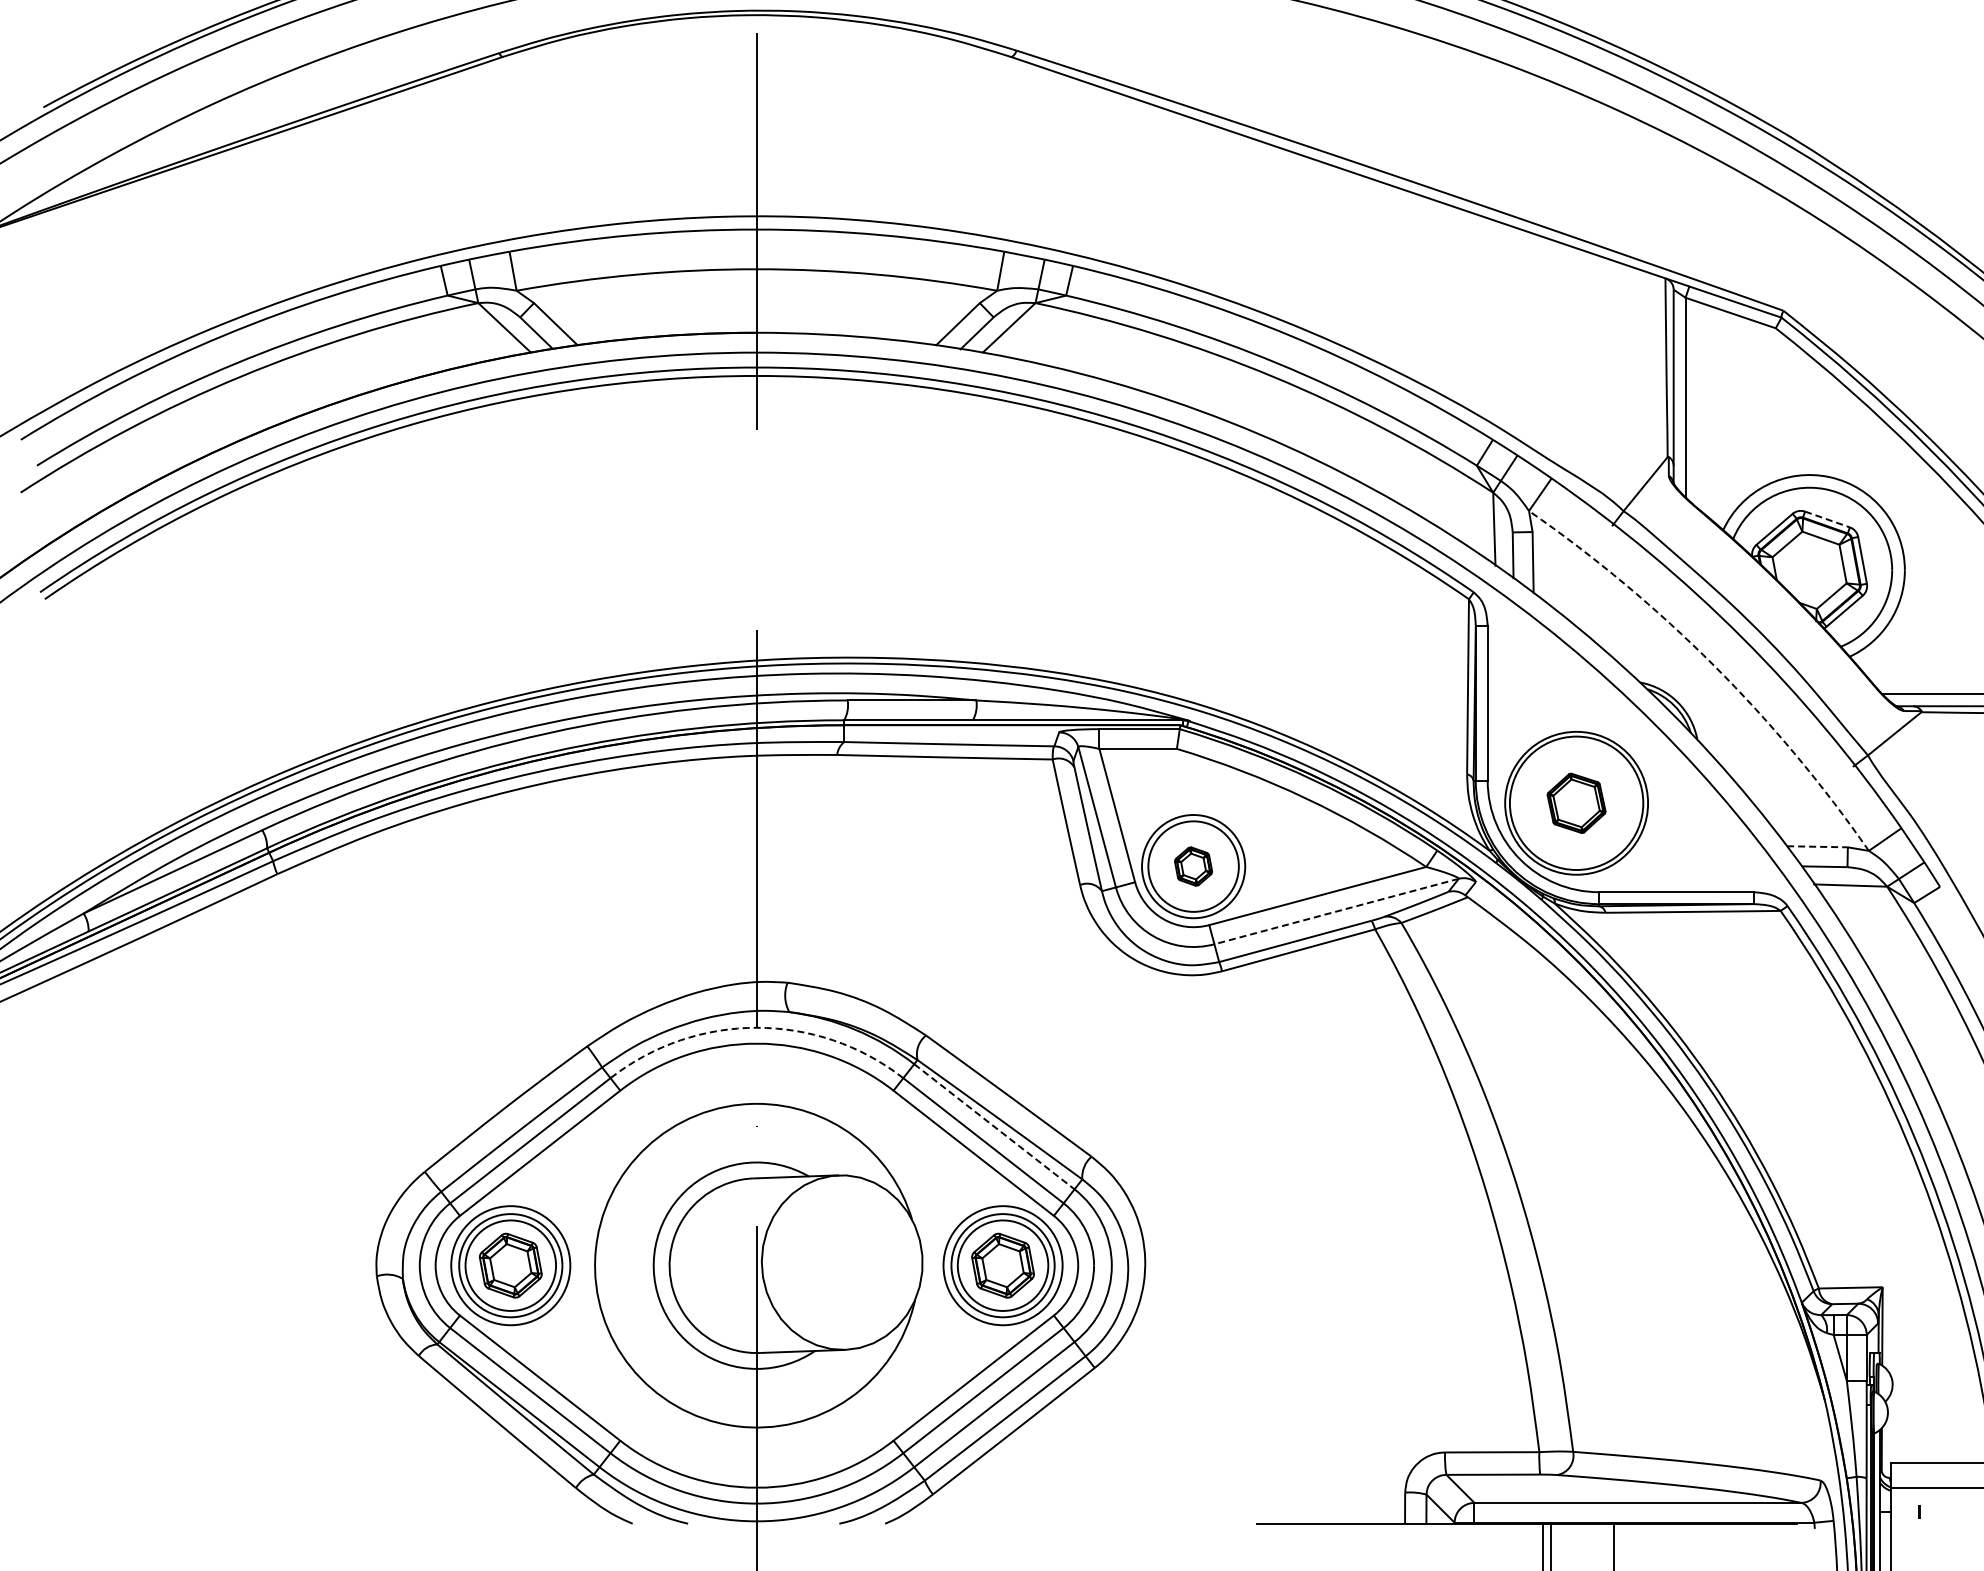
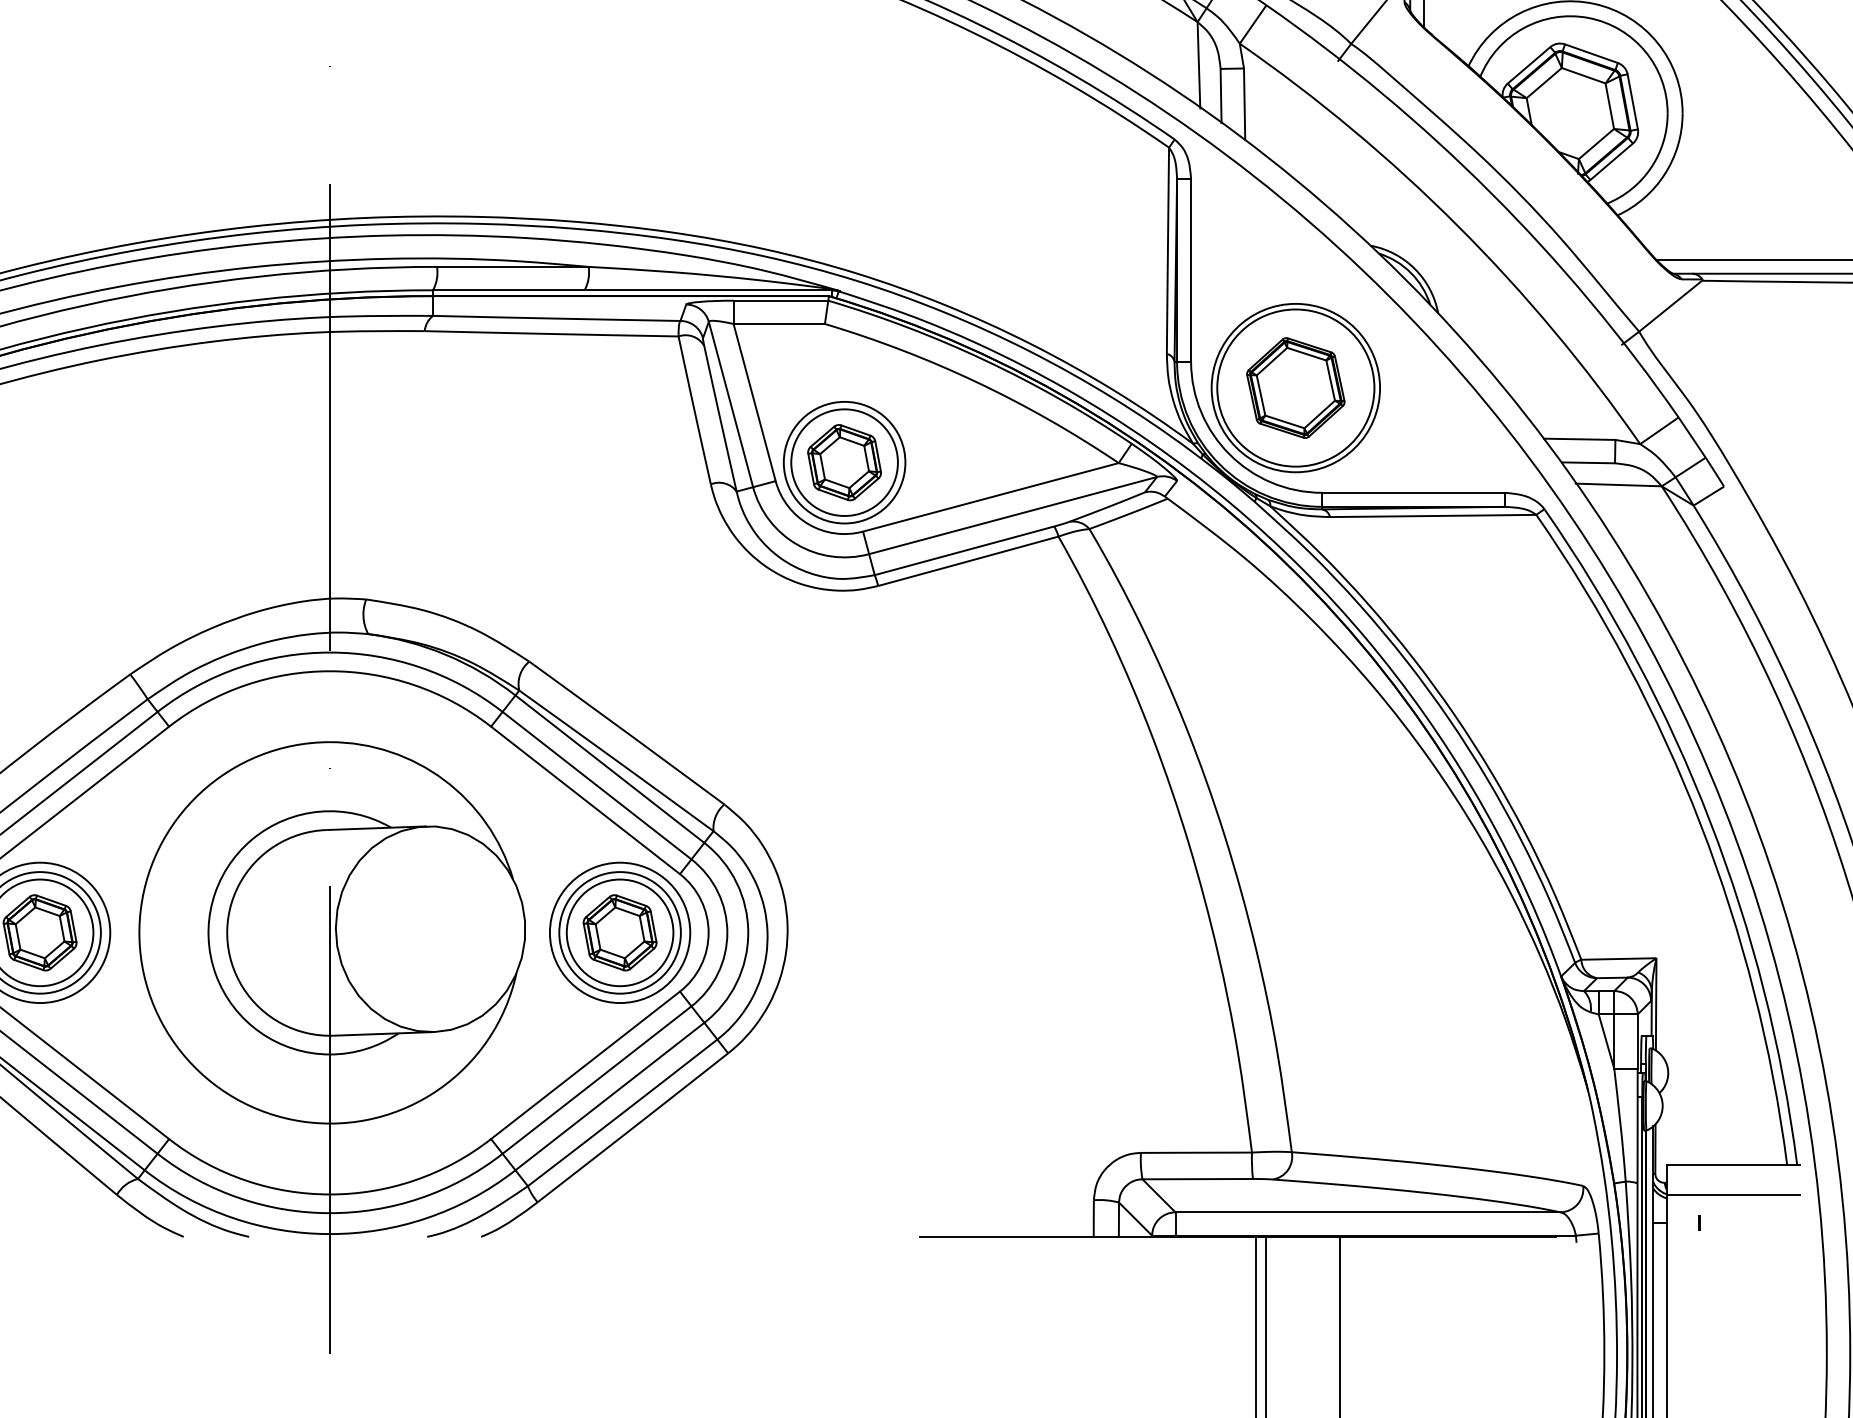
line: (1827, 519) -> (1591, 53), dashed -> solid
arc: (1714, 665) -> (1458, 225), dashed -> solid
part: (1576, 803) -> (1295, 388), size x1.43
line: (1817, 846) -> (1579, 438), dashed -> solid
part: (1193, 866) -> (844, 462), size x1.67
line: (1336, 911) -> (1012, 515), dashed -> solid
arc: (756, 1027) -> (329, 652), dashed -> solid
line: (994, 1126) -> (610, 768), dashed -> solid

